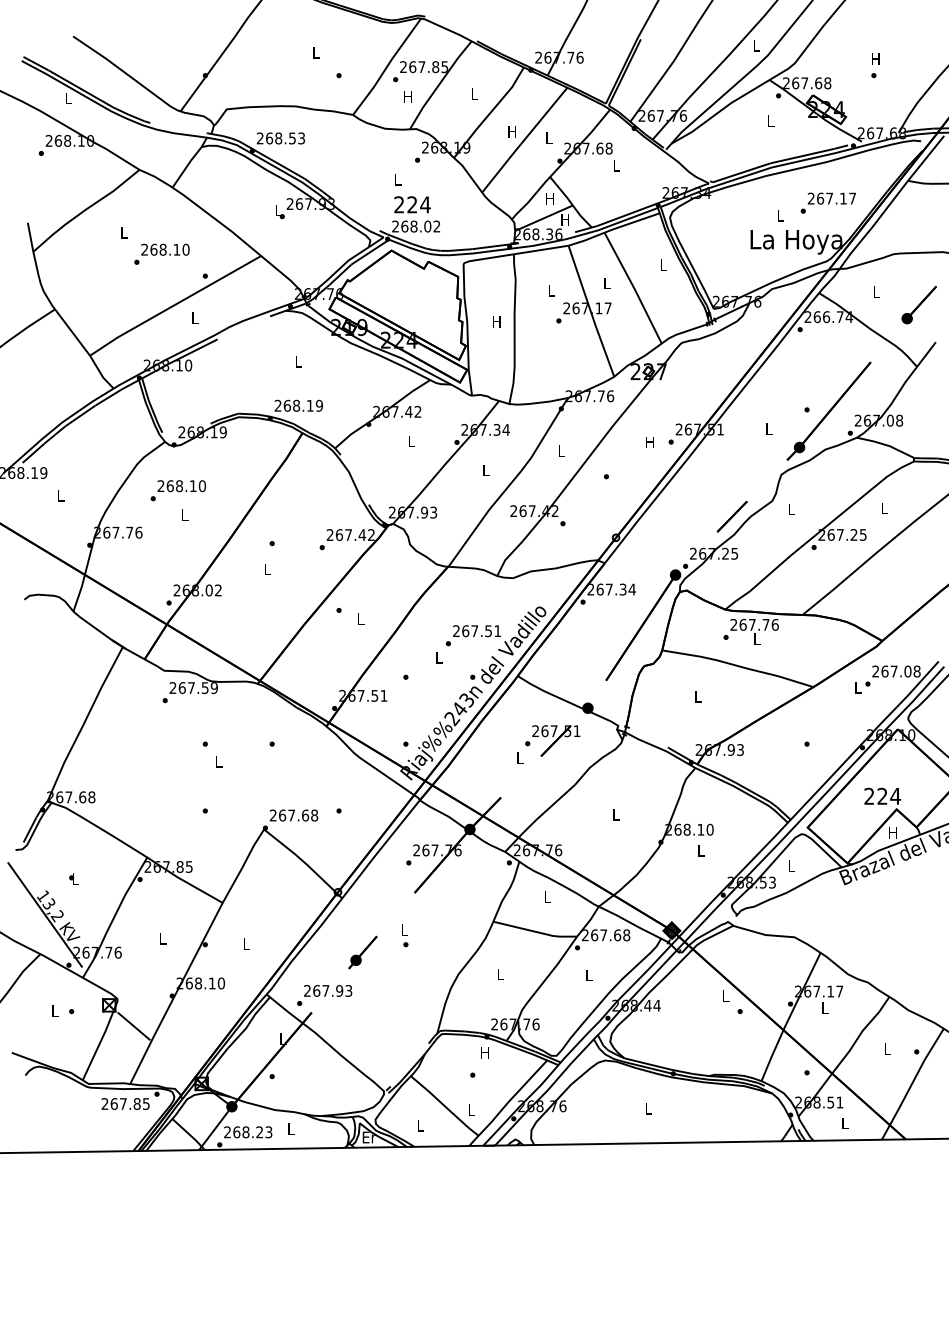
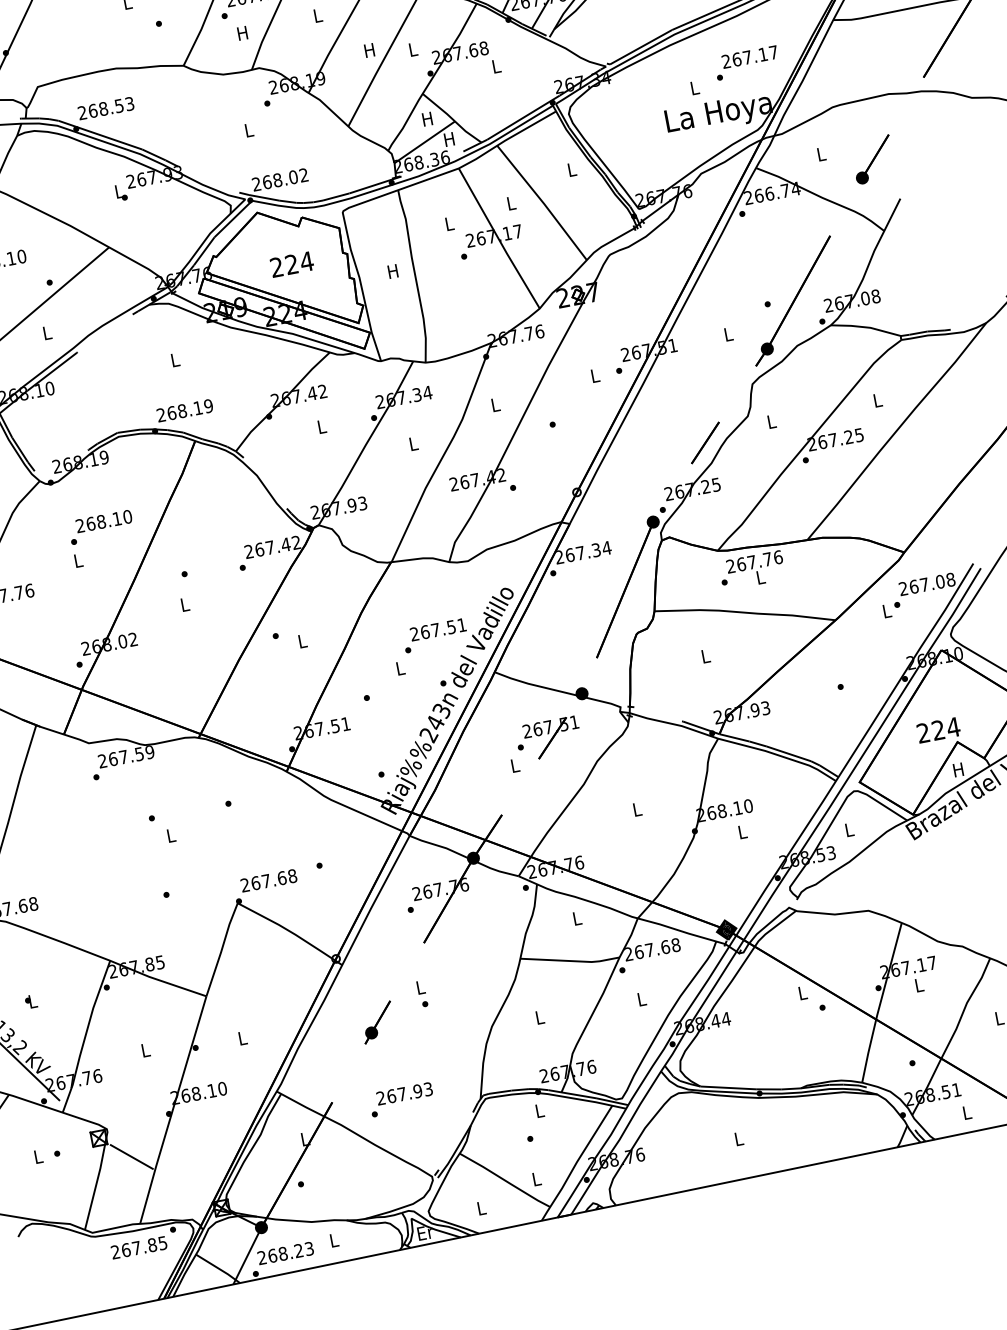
text: (412, 204) -> (291, 264), moved
text: (649, 442) -> (594, 376), H -> L
text: (177, 490) -> (100, 527), moved
text: (324, 995) -> (401, 1099), moved
text: (484, 1052) -> (538, 1110), H -> L

